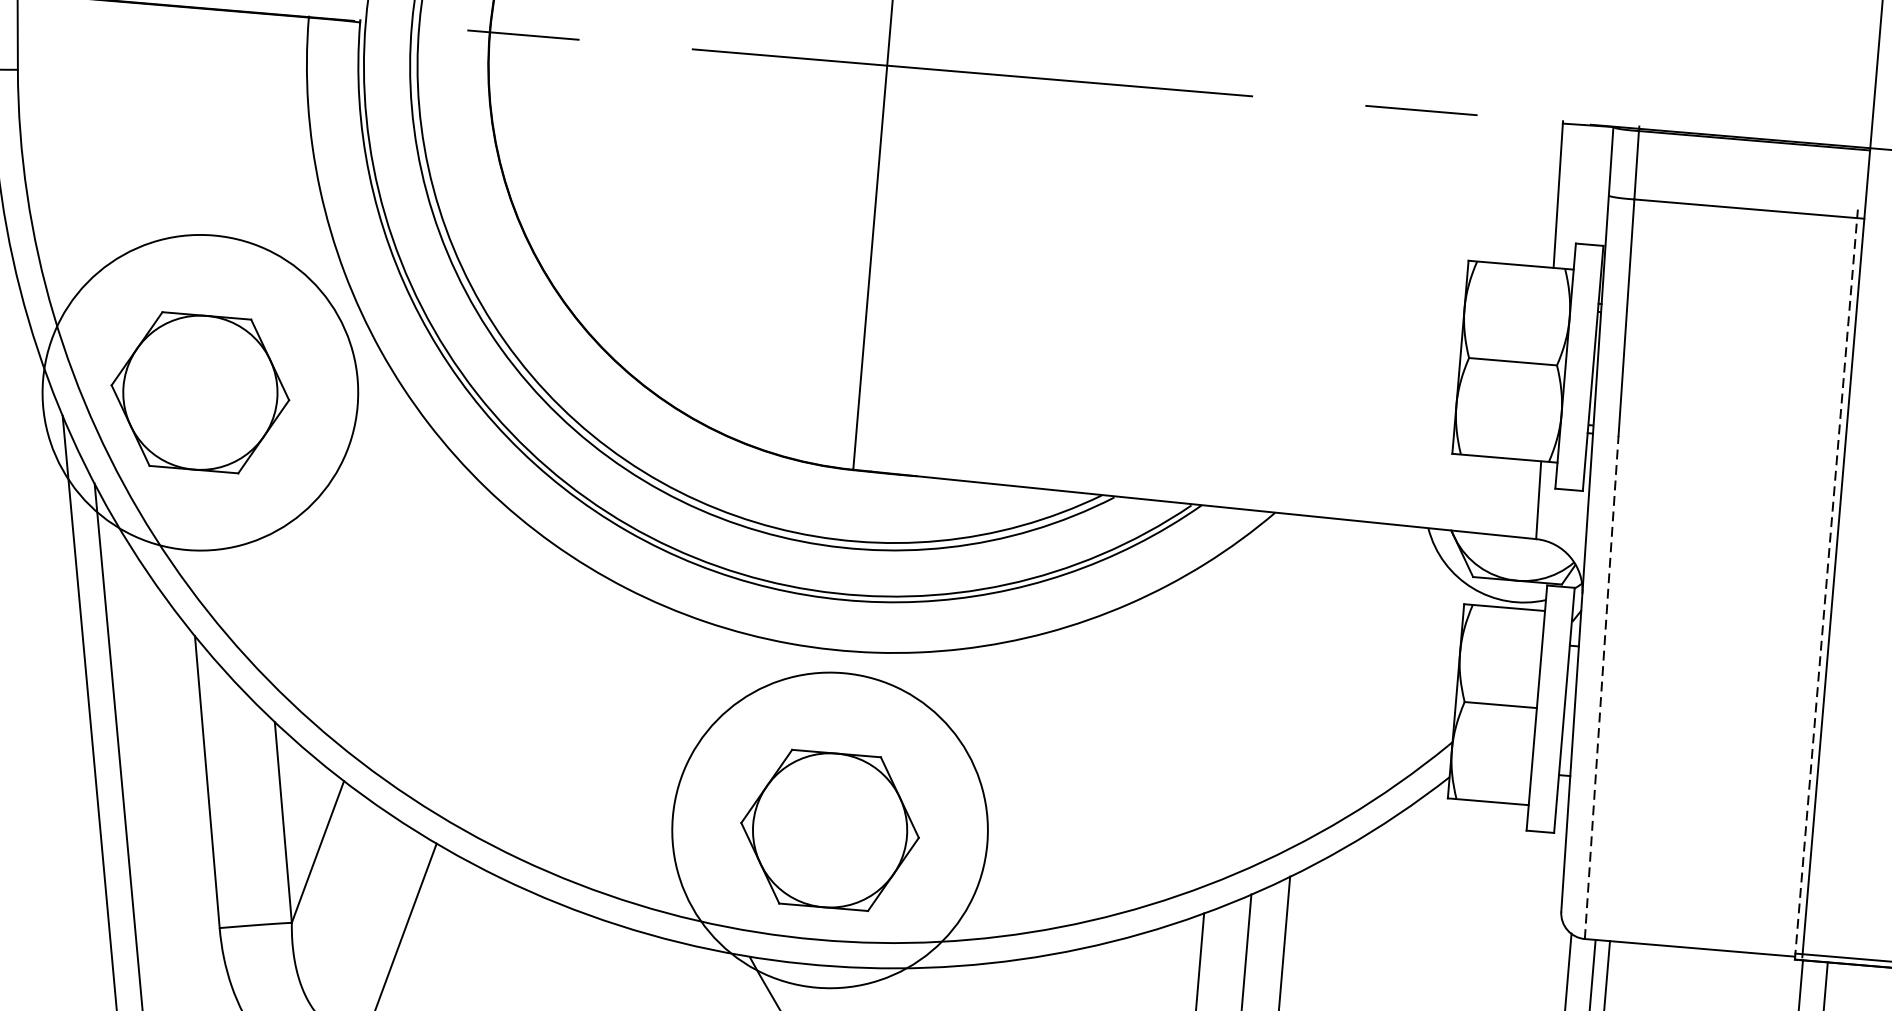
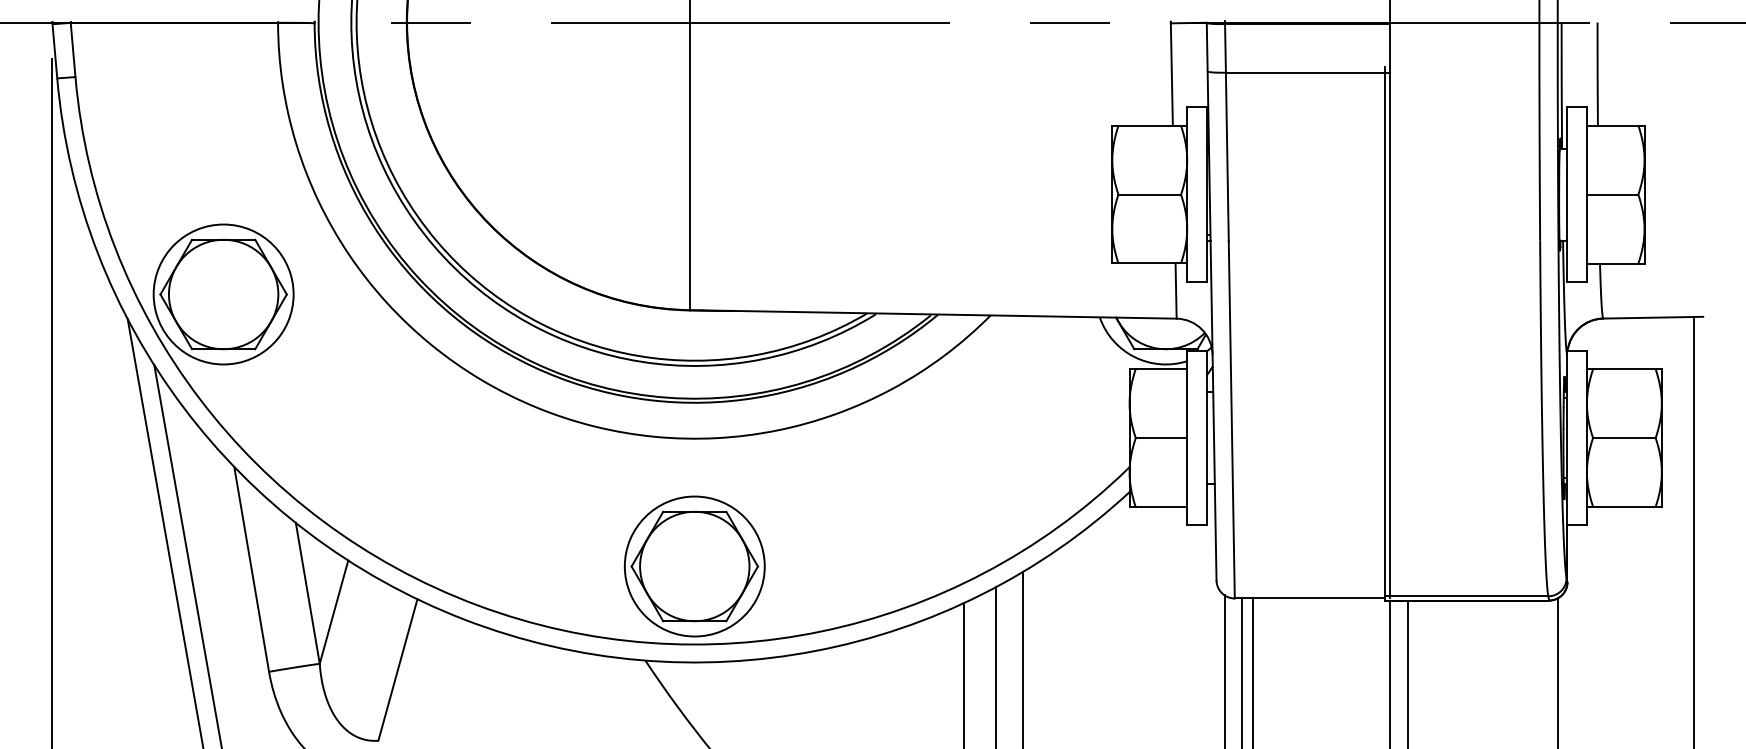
circle: (200, 392) -> (223, 294), size x0.62
line: (1826, 584) -> (1384, 333), dashed -> solid
line: (1601, 687) -> (1231, 419), dashed -> solid
circle: (829, 830) -> (694, 566), size x0.62

